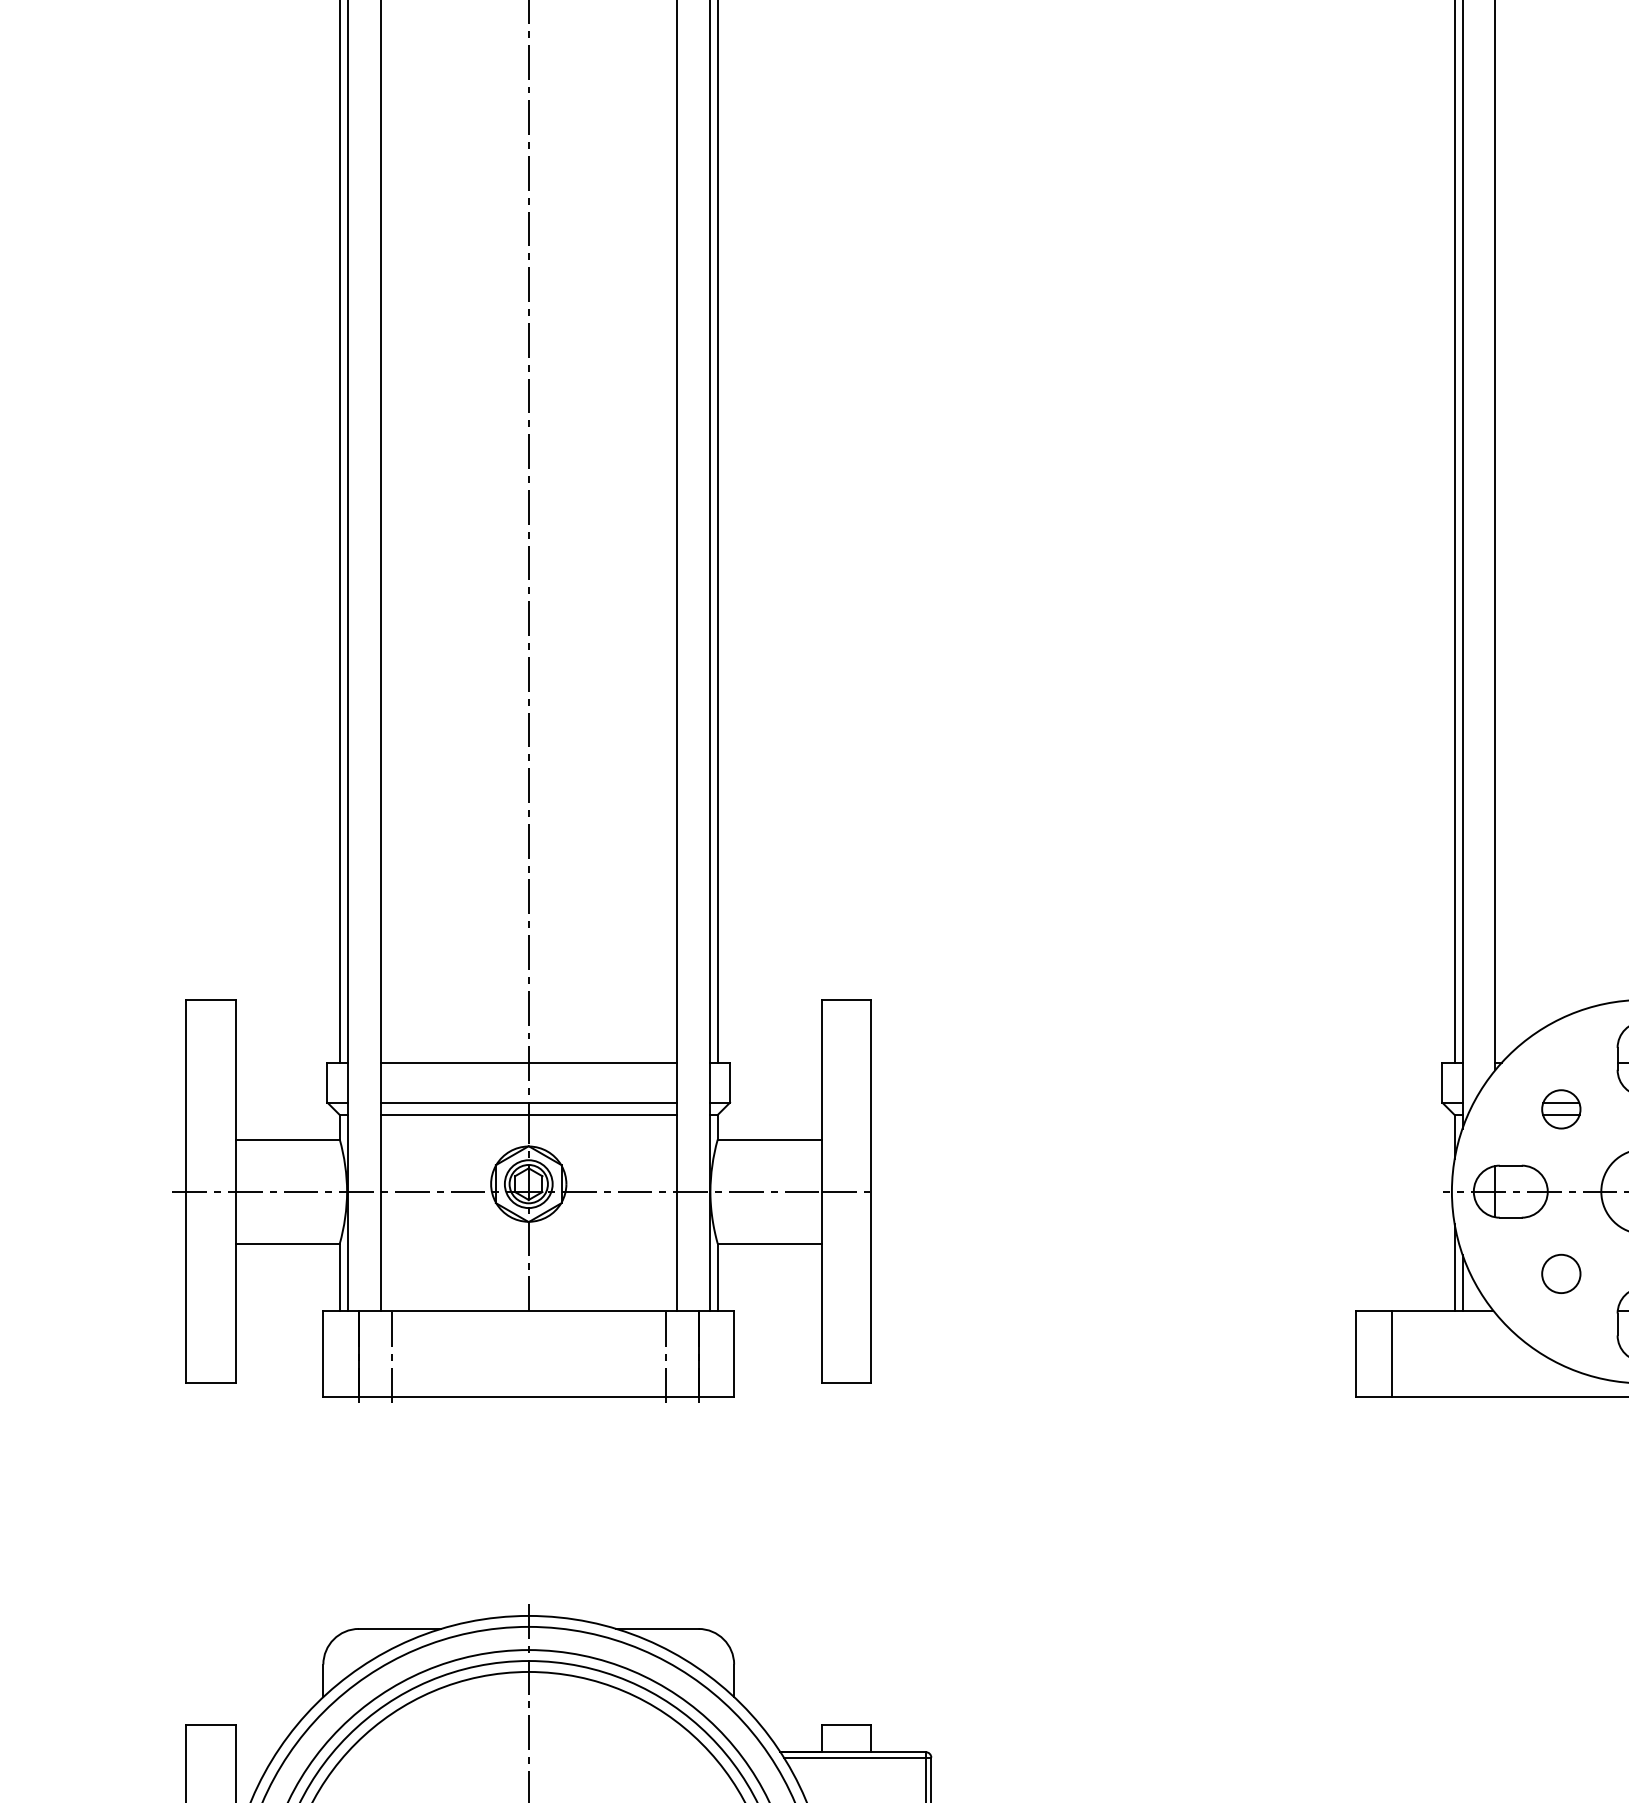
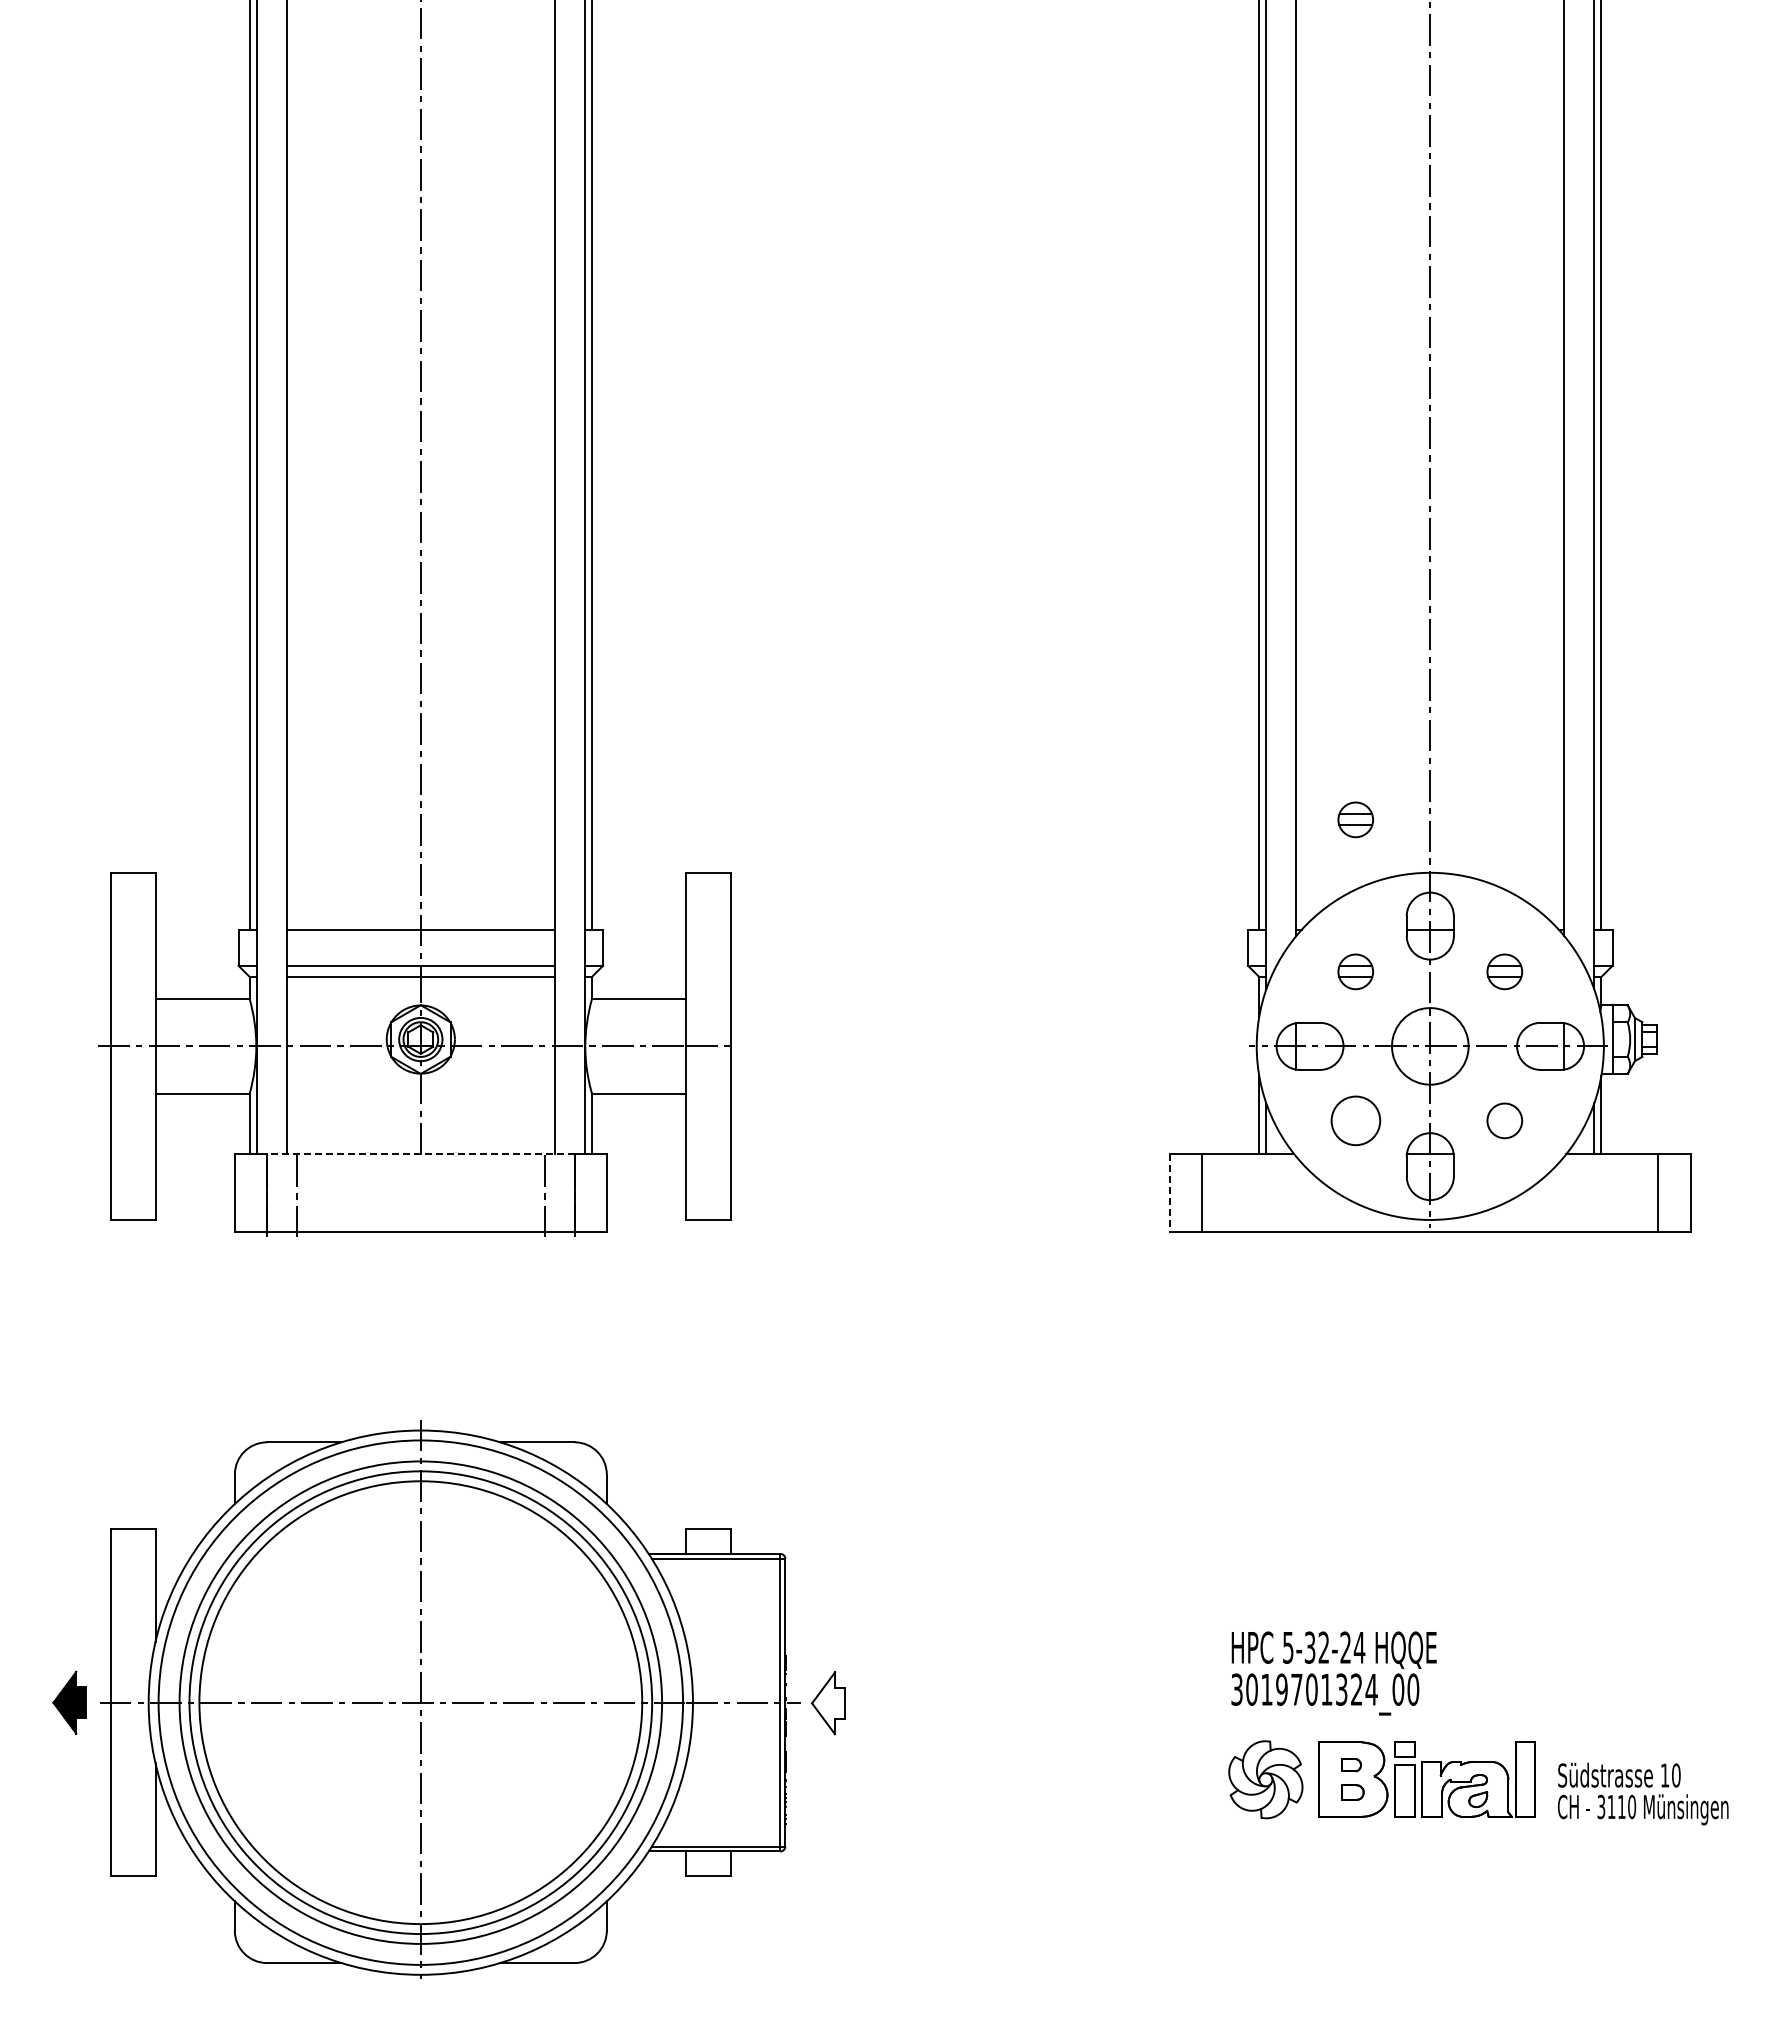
part: (1561, 941) -> (1355, 819), added
circle: (1561, 1273) -> (1355, 1120), size x1.4
line: (528, 1311) -> (420, 1154), solid -> dashed
line: (1355, 1354) -> (1169, 1193), solid -> dashed

